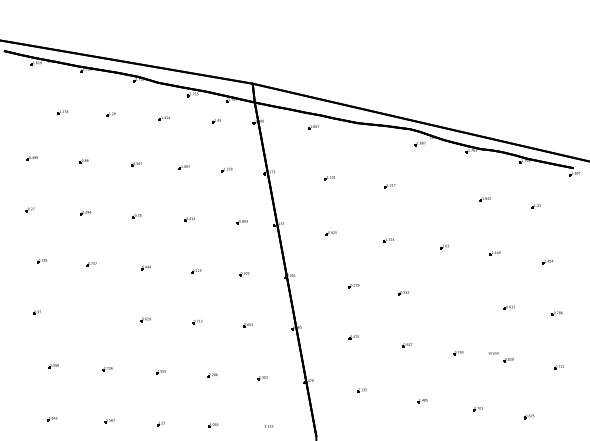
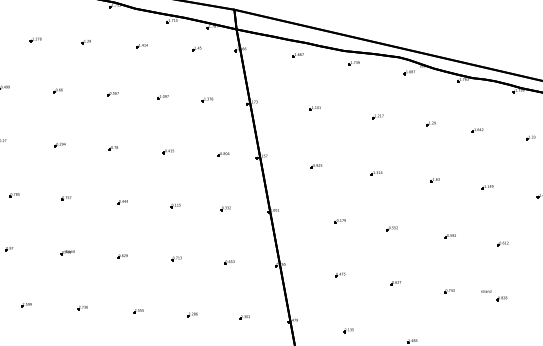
part: (366, 135) -> (353, 63), added
part: (440, 192) -> (430, 123), added
part: (458, 300) -> (449, 236), added
part: (92, 315) -> (66, 252), added

